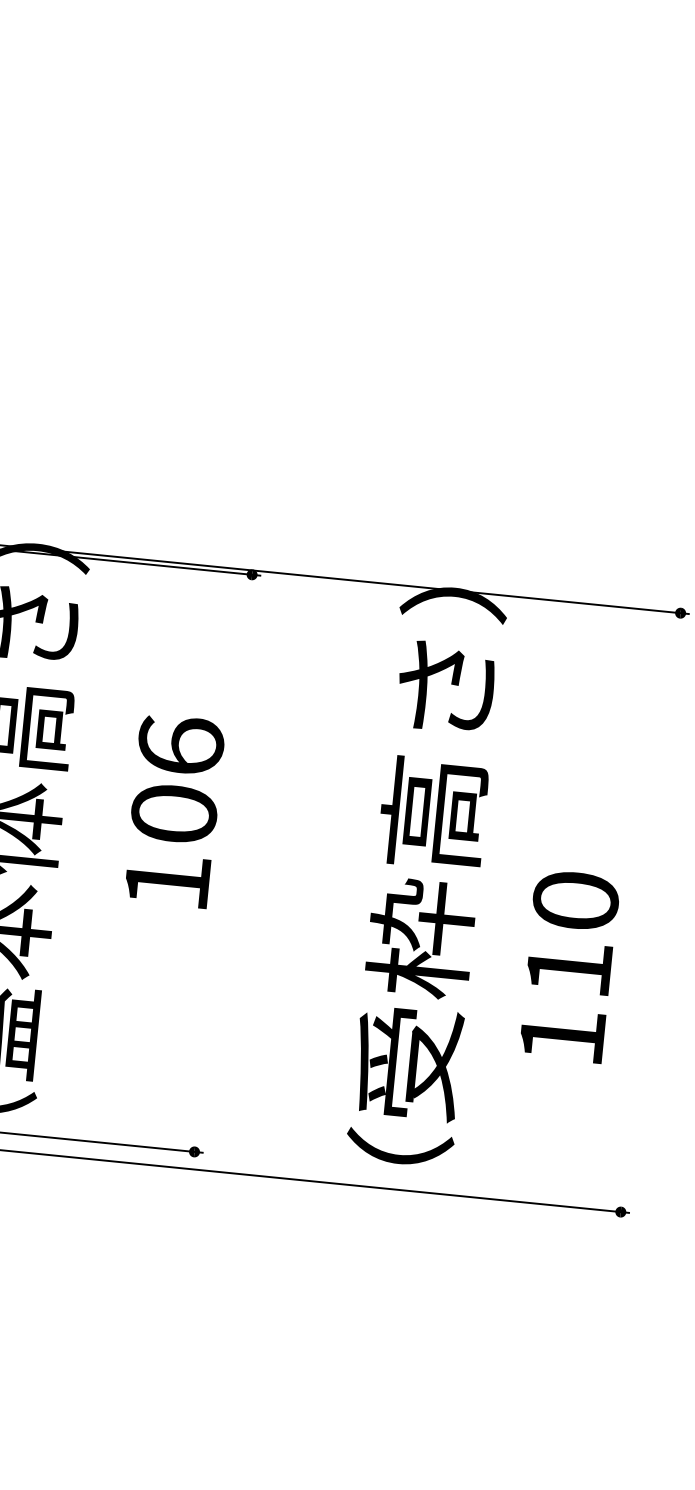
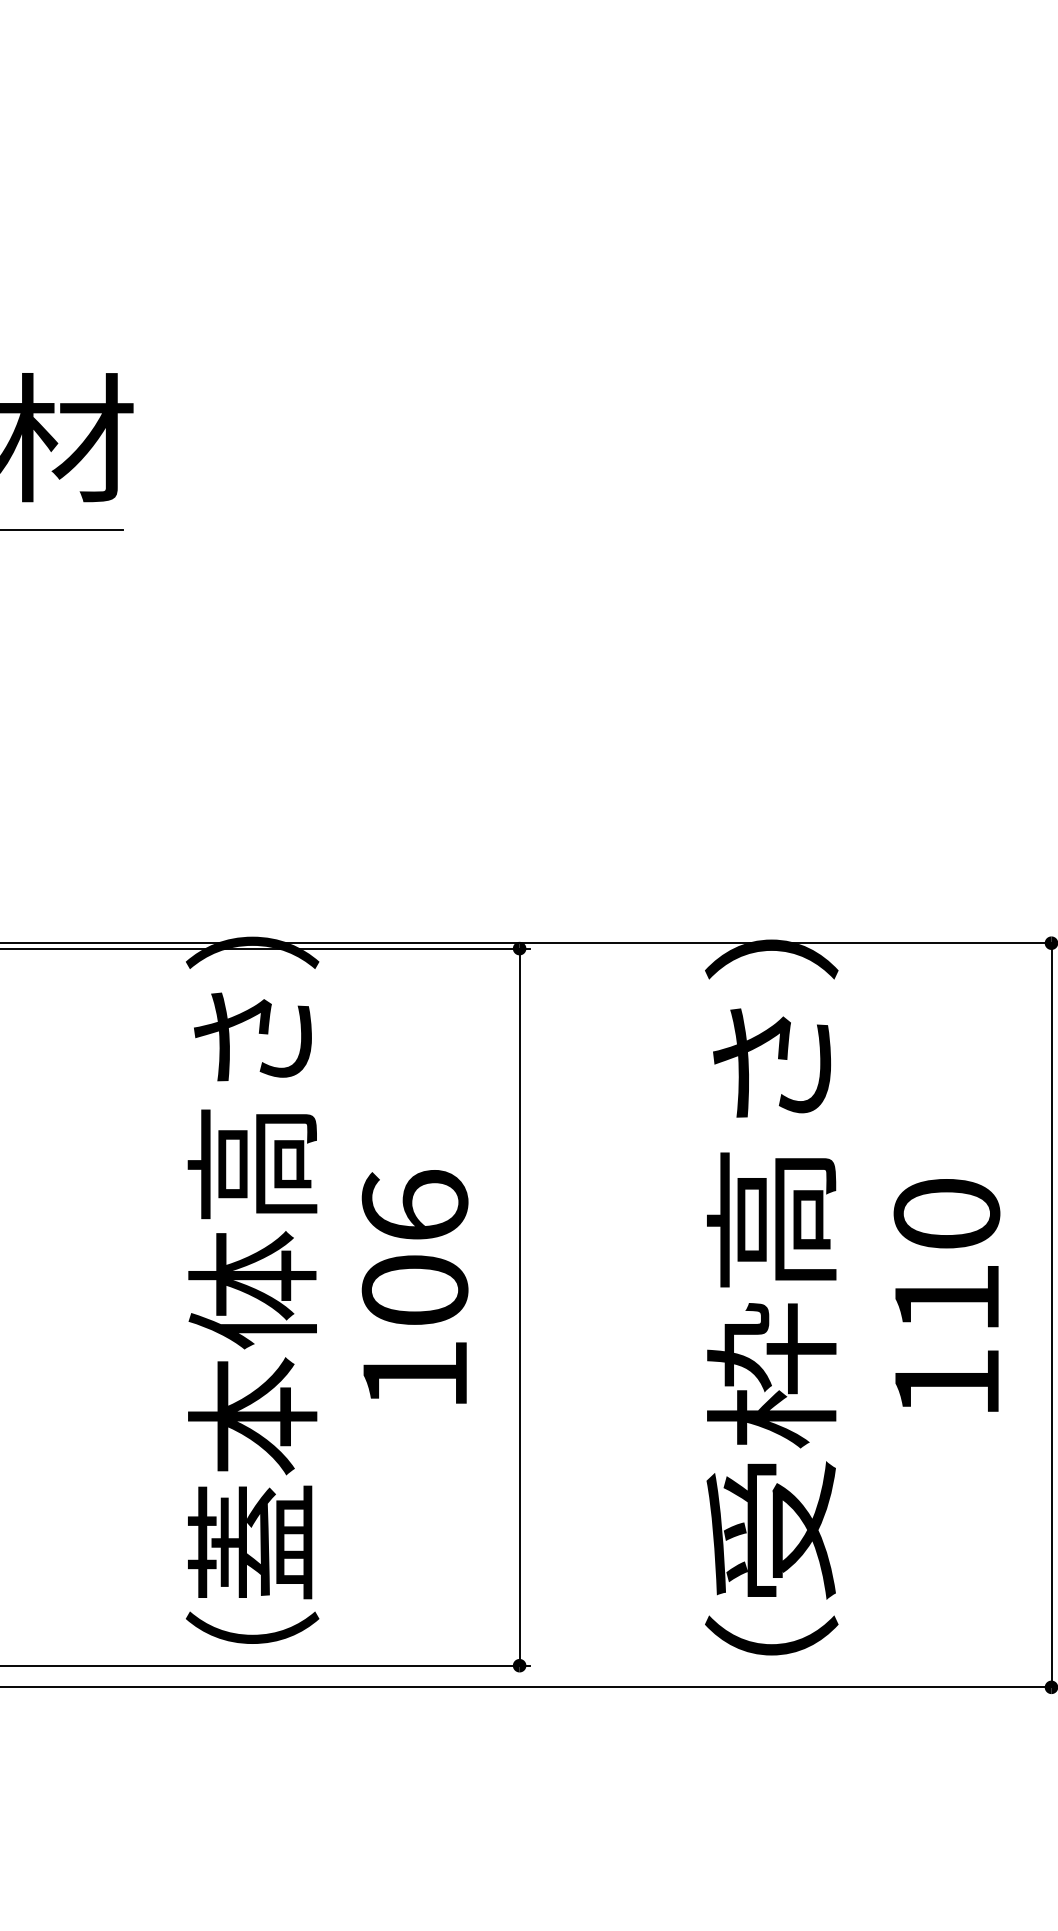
text: (174, 810) -> (414, 1286), moved
line: (223, 862) -> (519, 1306), added
line: (650, 912) -> (1051, 1315), added
text: (568, 966) -> (946, 1295), moved

